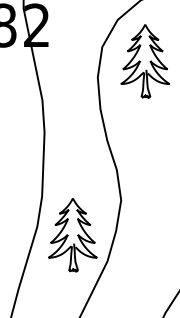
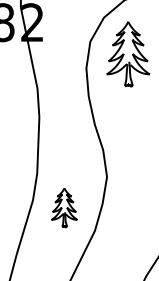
part: (73, 234) -> (64, 207), size x0.6

